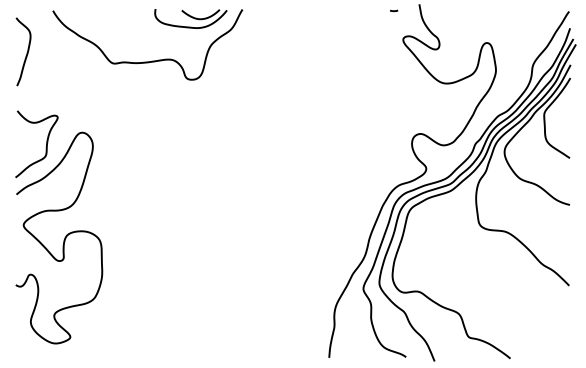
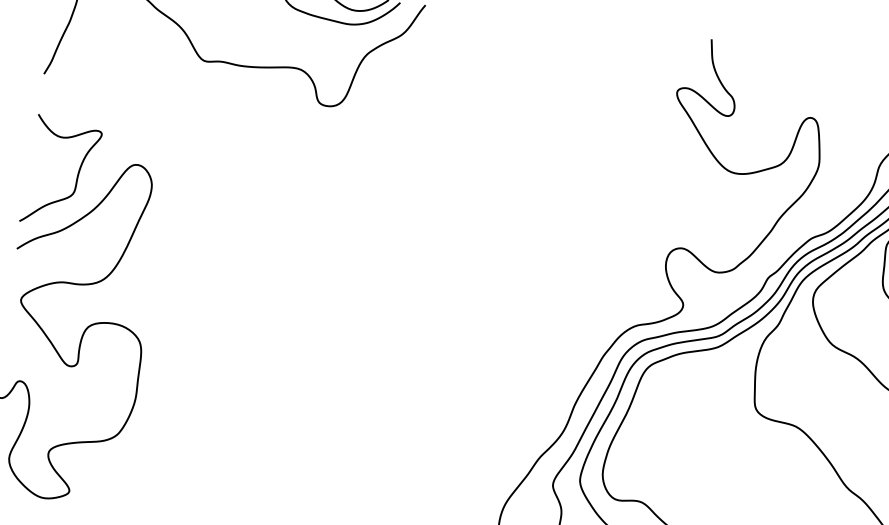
line: (394, 10) -> (670, 43), removed

